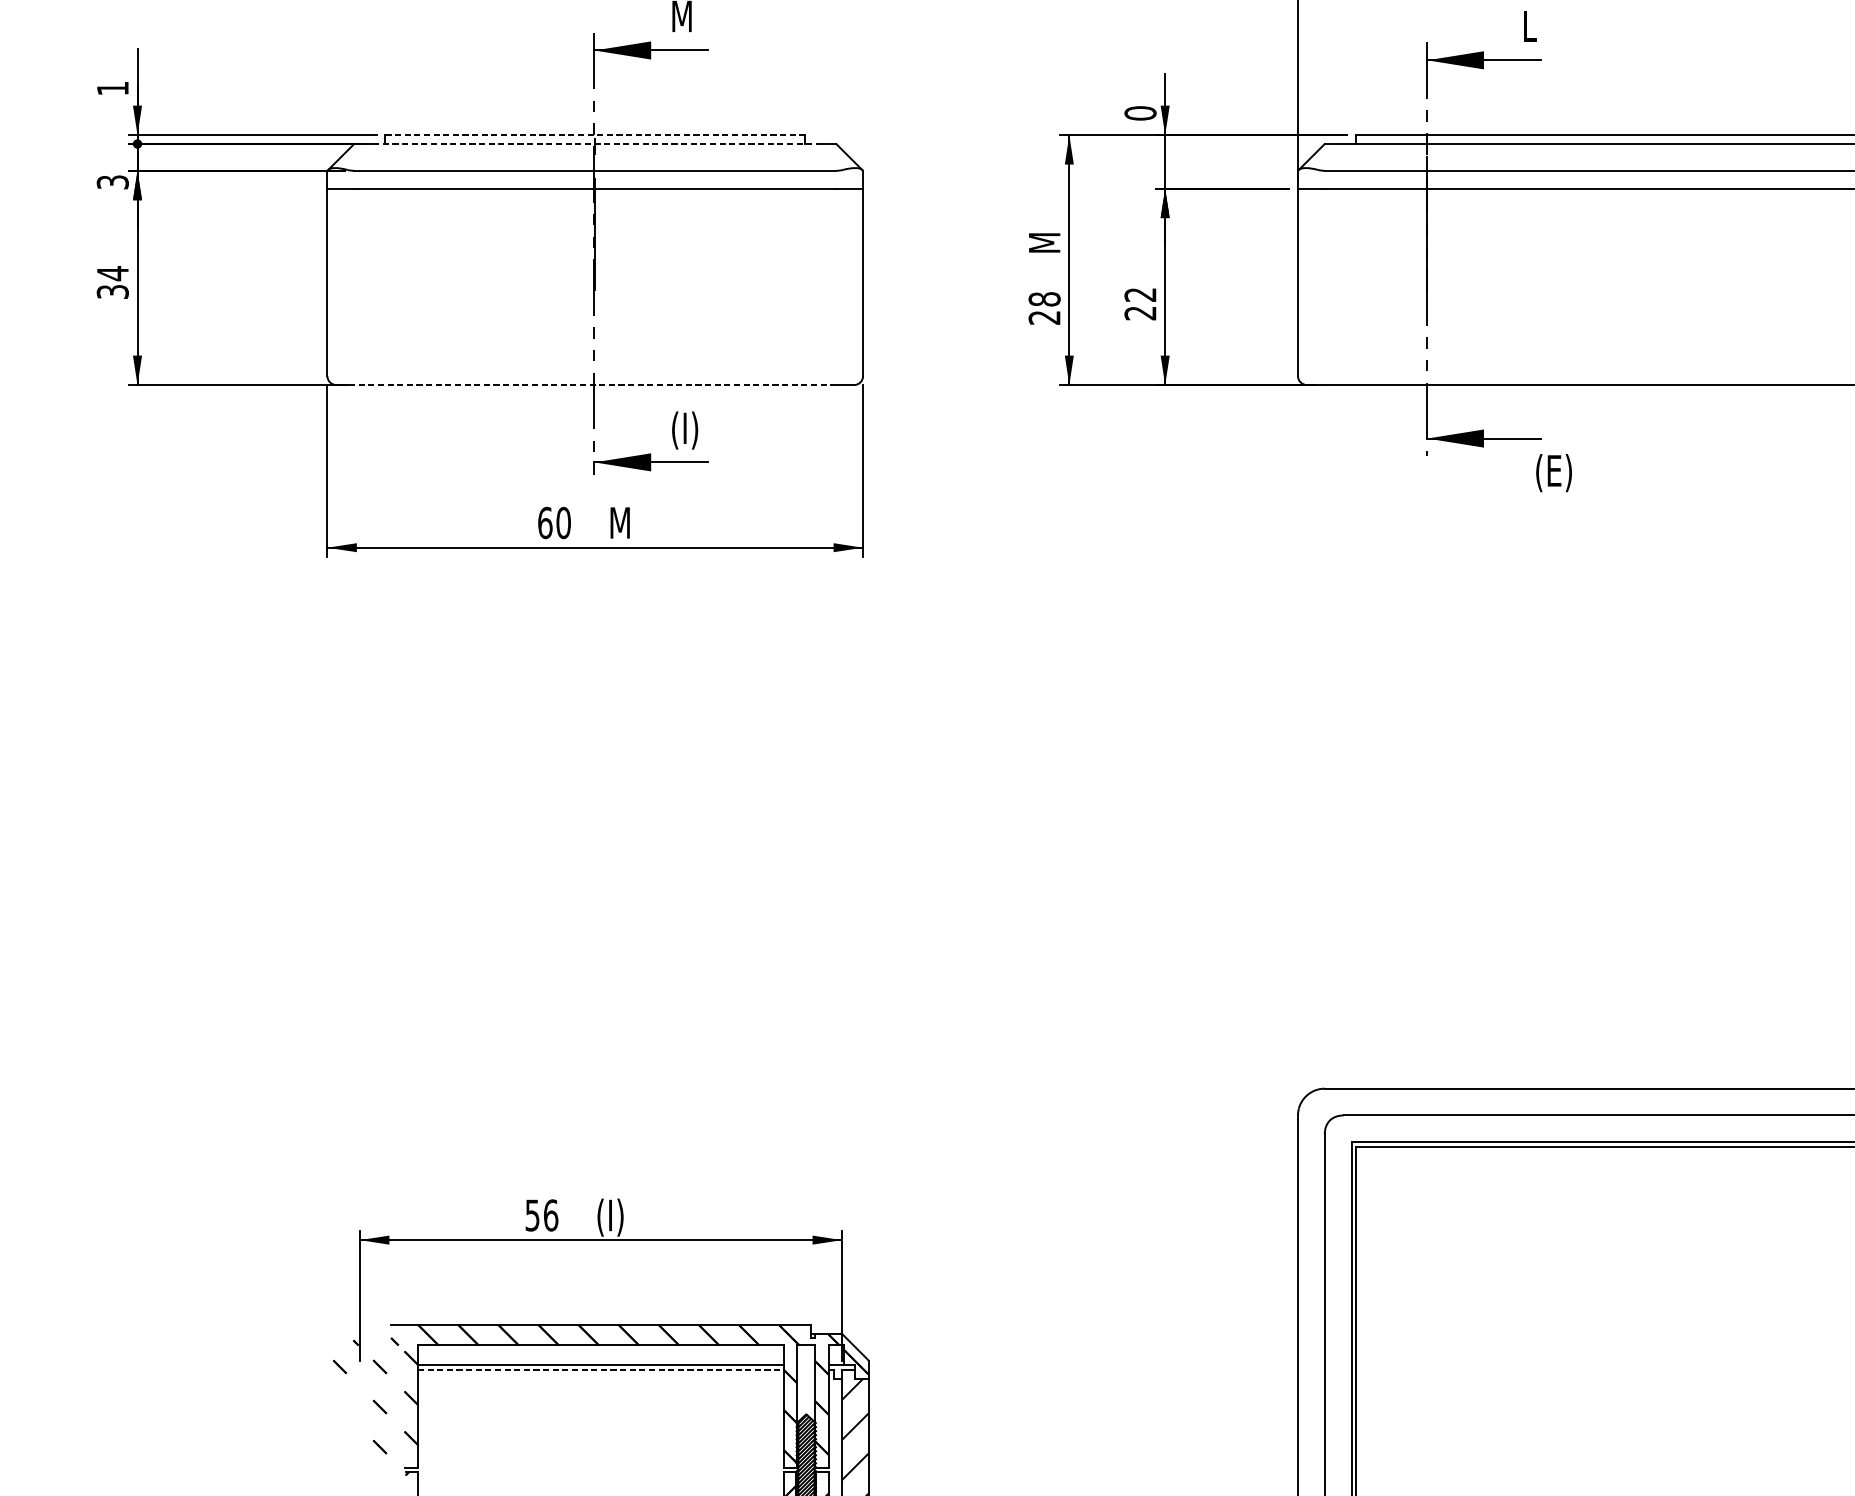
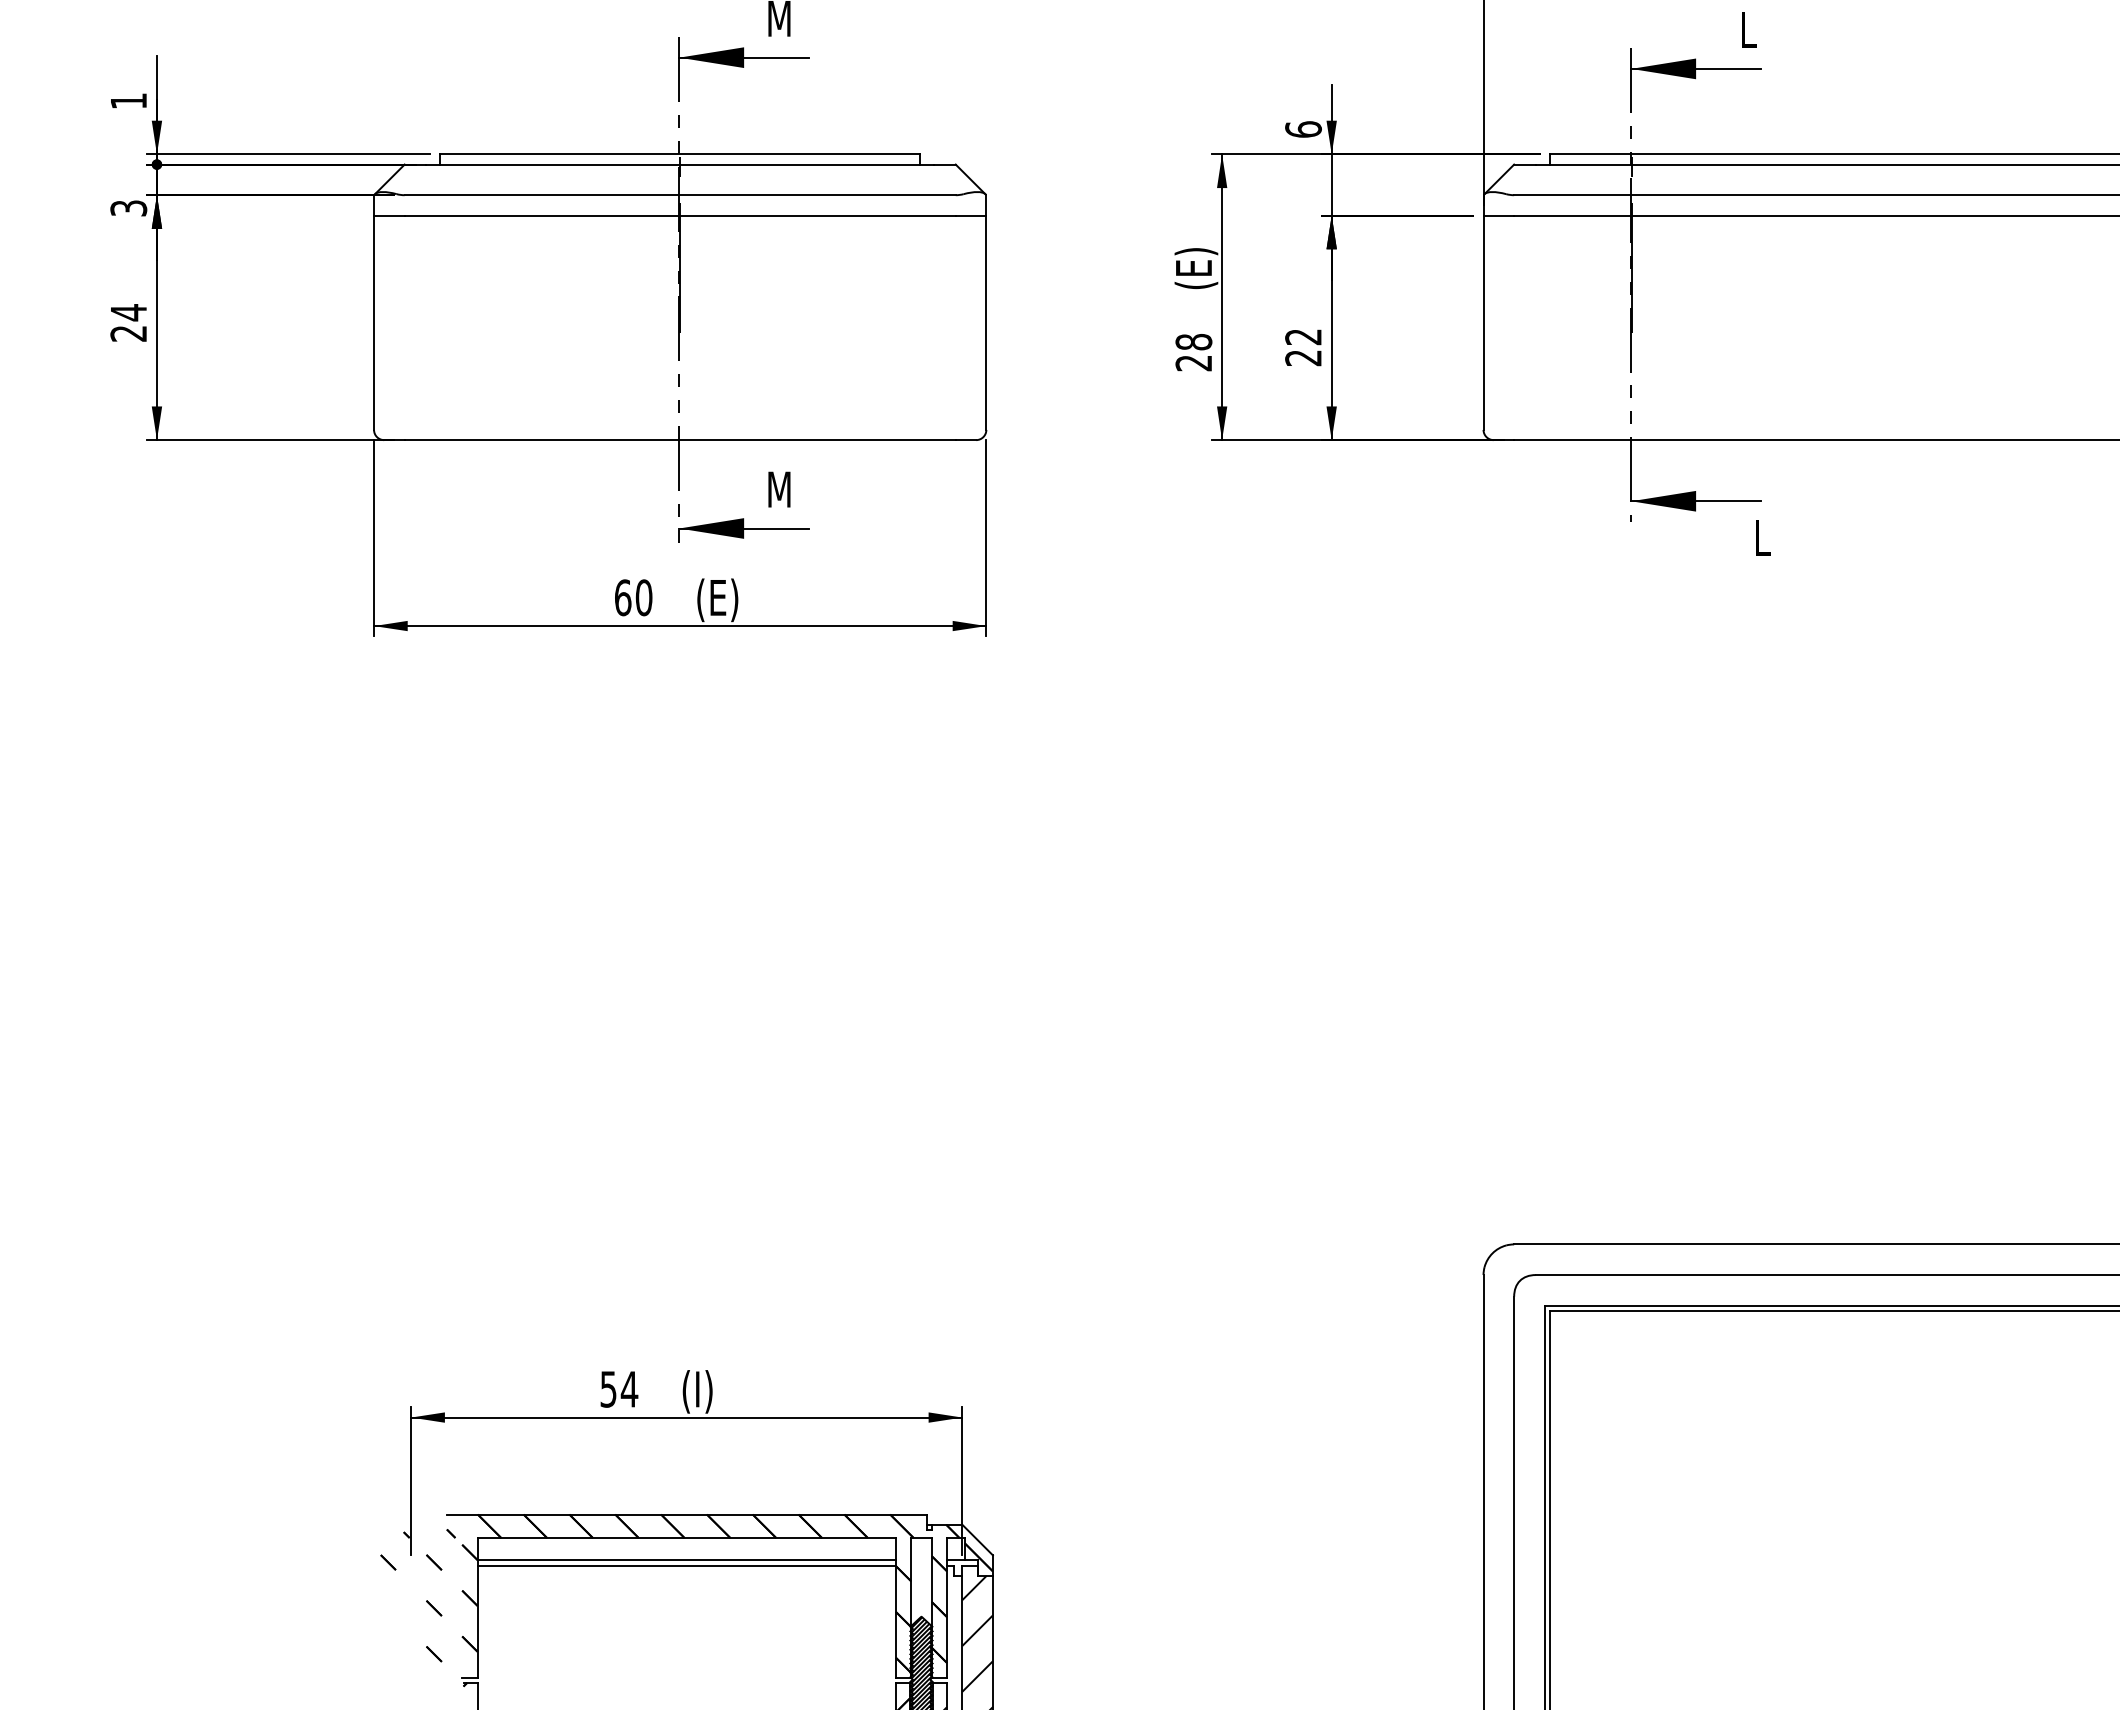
text: (1140, 113) -> (1303, 129), 0 -> 6
line: (595, 135) -> (680, 154), dashed -> solid
line: (595, 143) -> (680, 164), dashed -> solid
text: (1046, 234) -> (1196, 268), M -> (E)
text: (112, 291) -> (128, 333), 34 -> 24
line: (595, 385) -> (680, 440), dashed -> solid
text: (684, 430) -> (782, 491), (I) -> M
text: (1553, 472) -> (1775, 540), (E) -> L
text: (627, 525) -> (717, 600), M -> (E)
text: (550, 1214) -> (629, 1388), 56 -> 54
line: (601, 1369) -> (687, 1565), dashed -> solid

